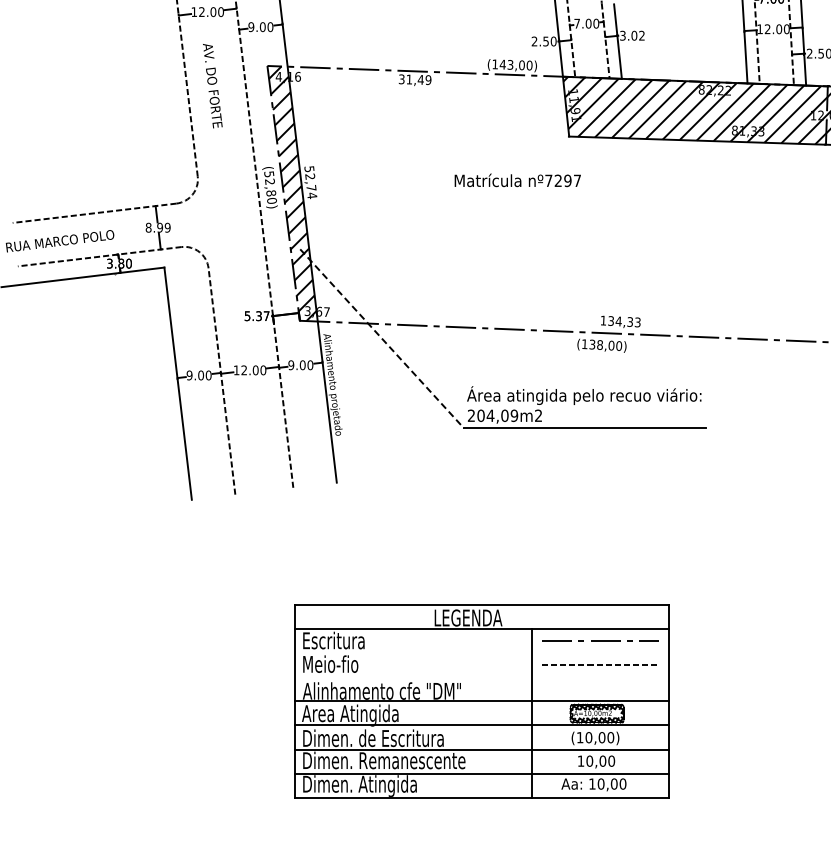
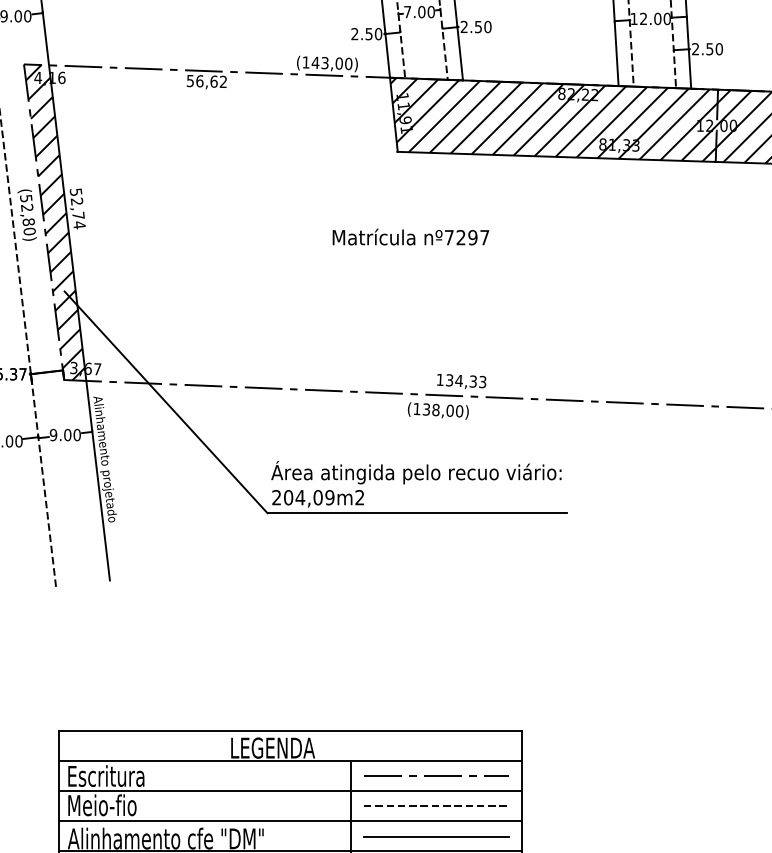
text: (632, 35) -> (476, 26), 3.02 -> 2.50
text: (415, 79) -> (207, 81), 31,49 -> 56,62
text: (517, 180) -> (410, 237), moved
line: (382, 339) -> (166, 403), dashed -> solid
line: (482, 652) -> (290, 790), added
line: (482, 677) -> (290, 821), added
line: (600, 688) -> (436, 835), added

